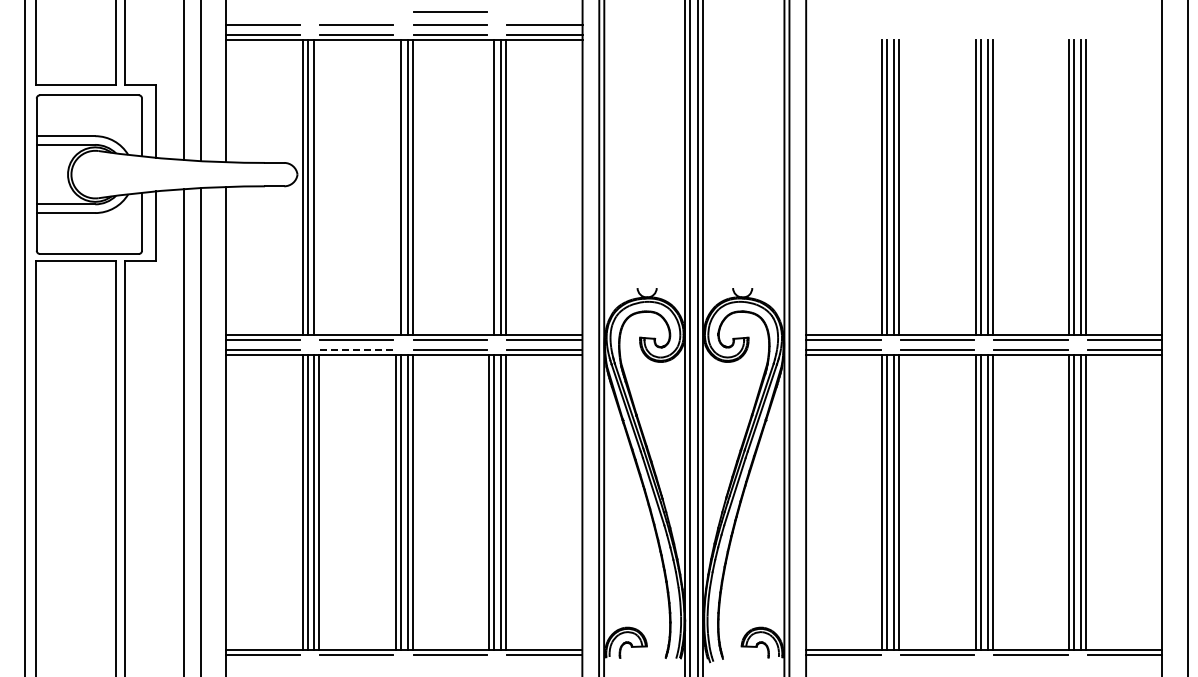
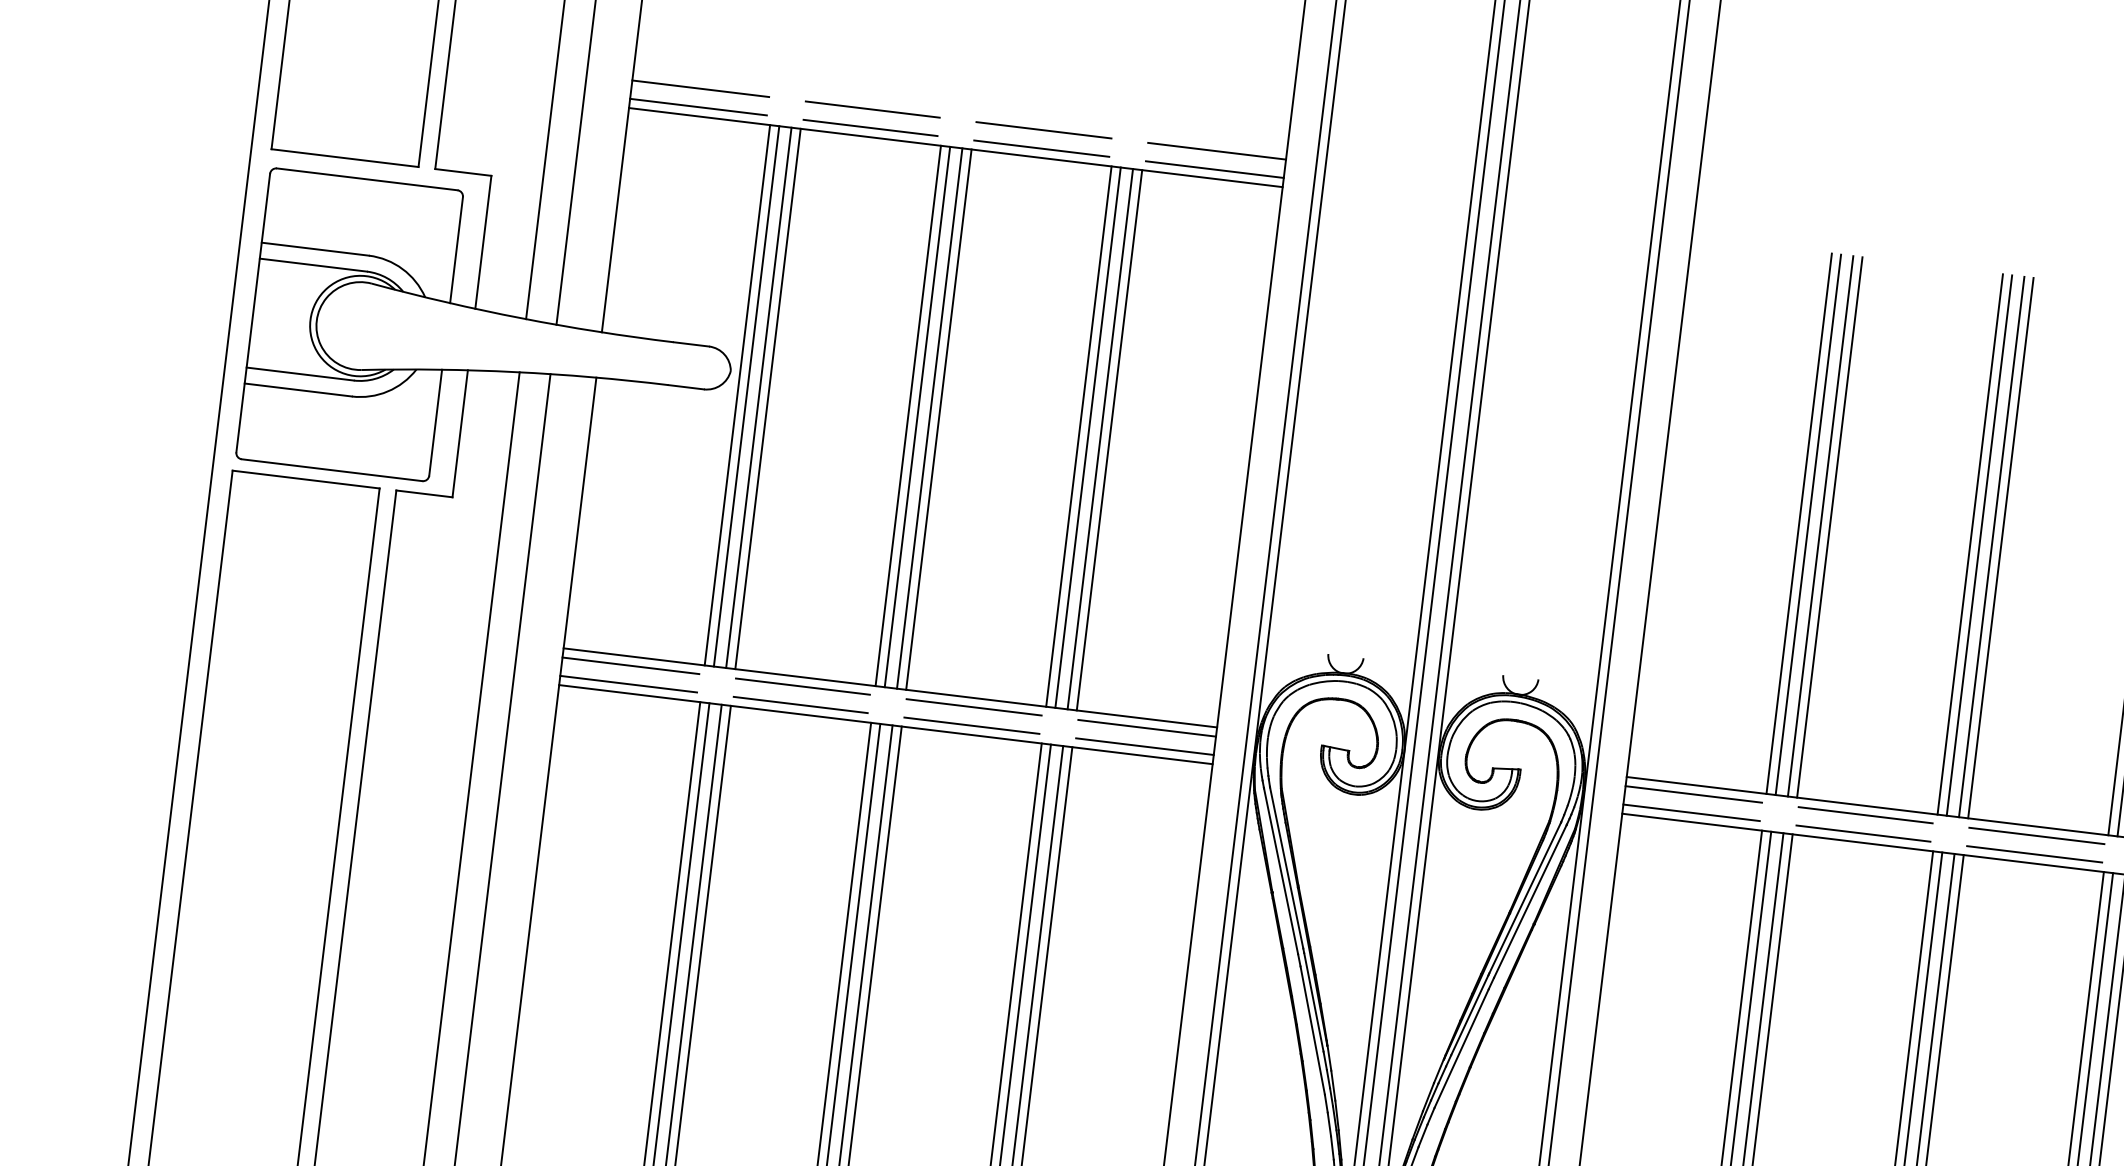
line: (450, 11) -> (1047, 106), removed
line: (319, 186) -> (768, 397), added
line: (395, 186) -> (907, 414), added
line: (489, 186) -> (1079, 435), added
line: (356, 349) -> (800, 704), dashed -> solid

